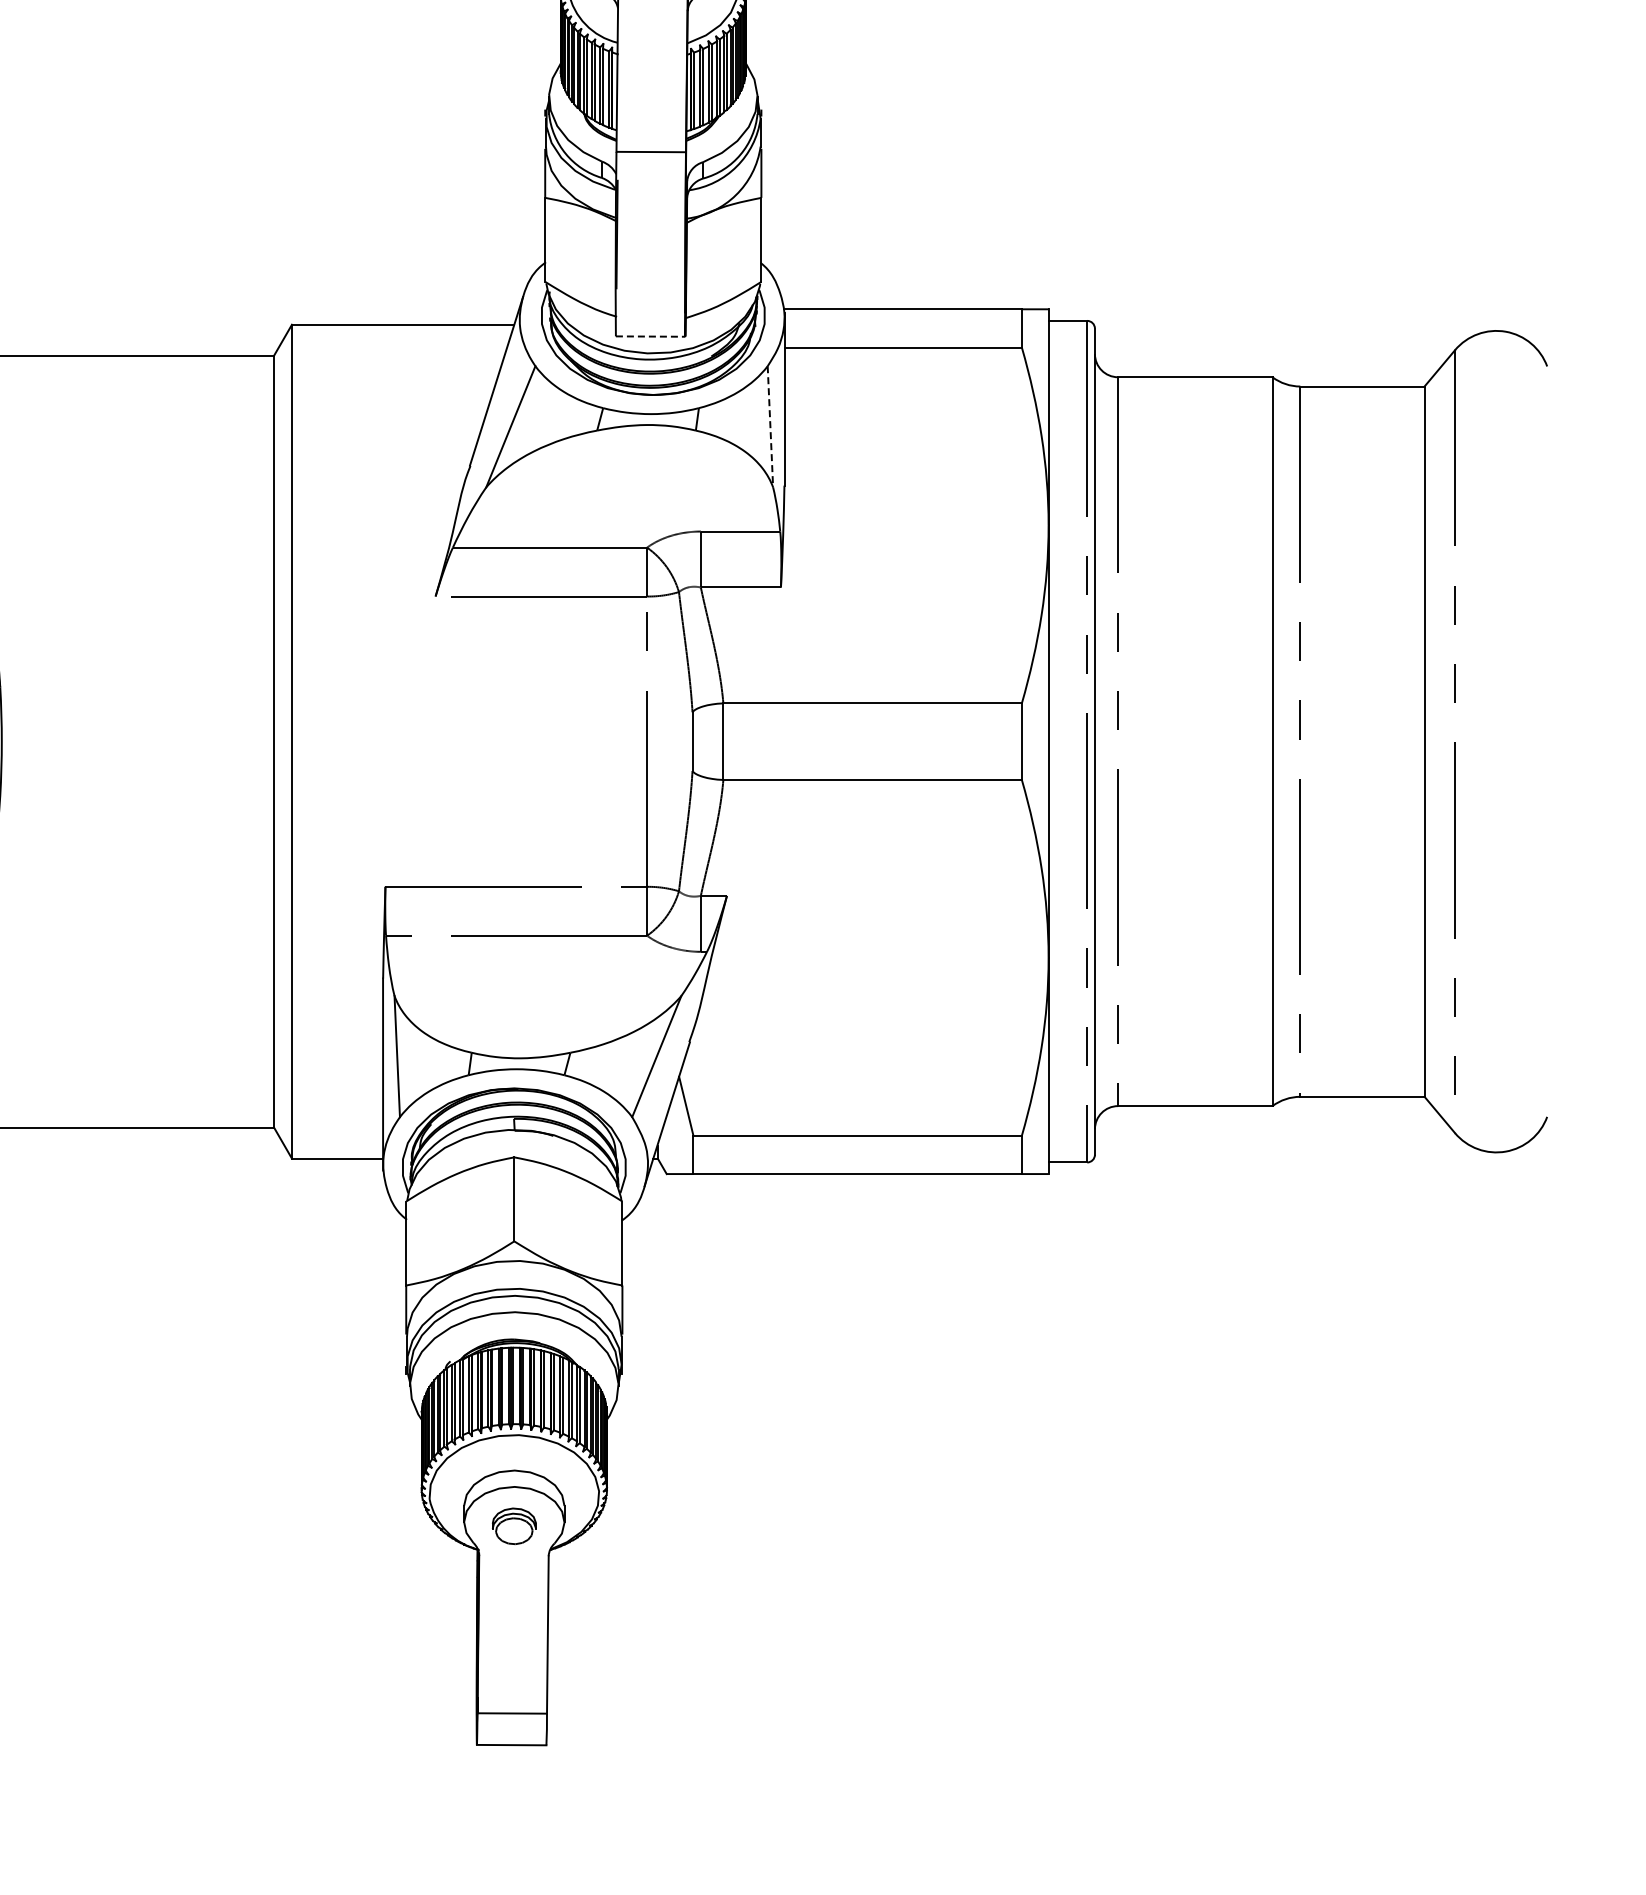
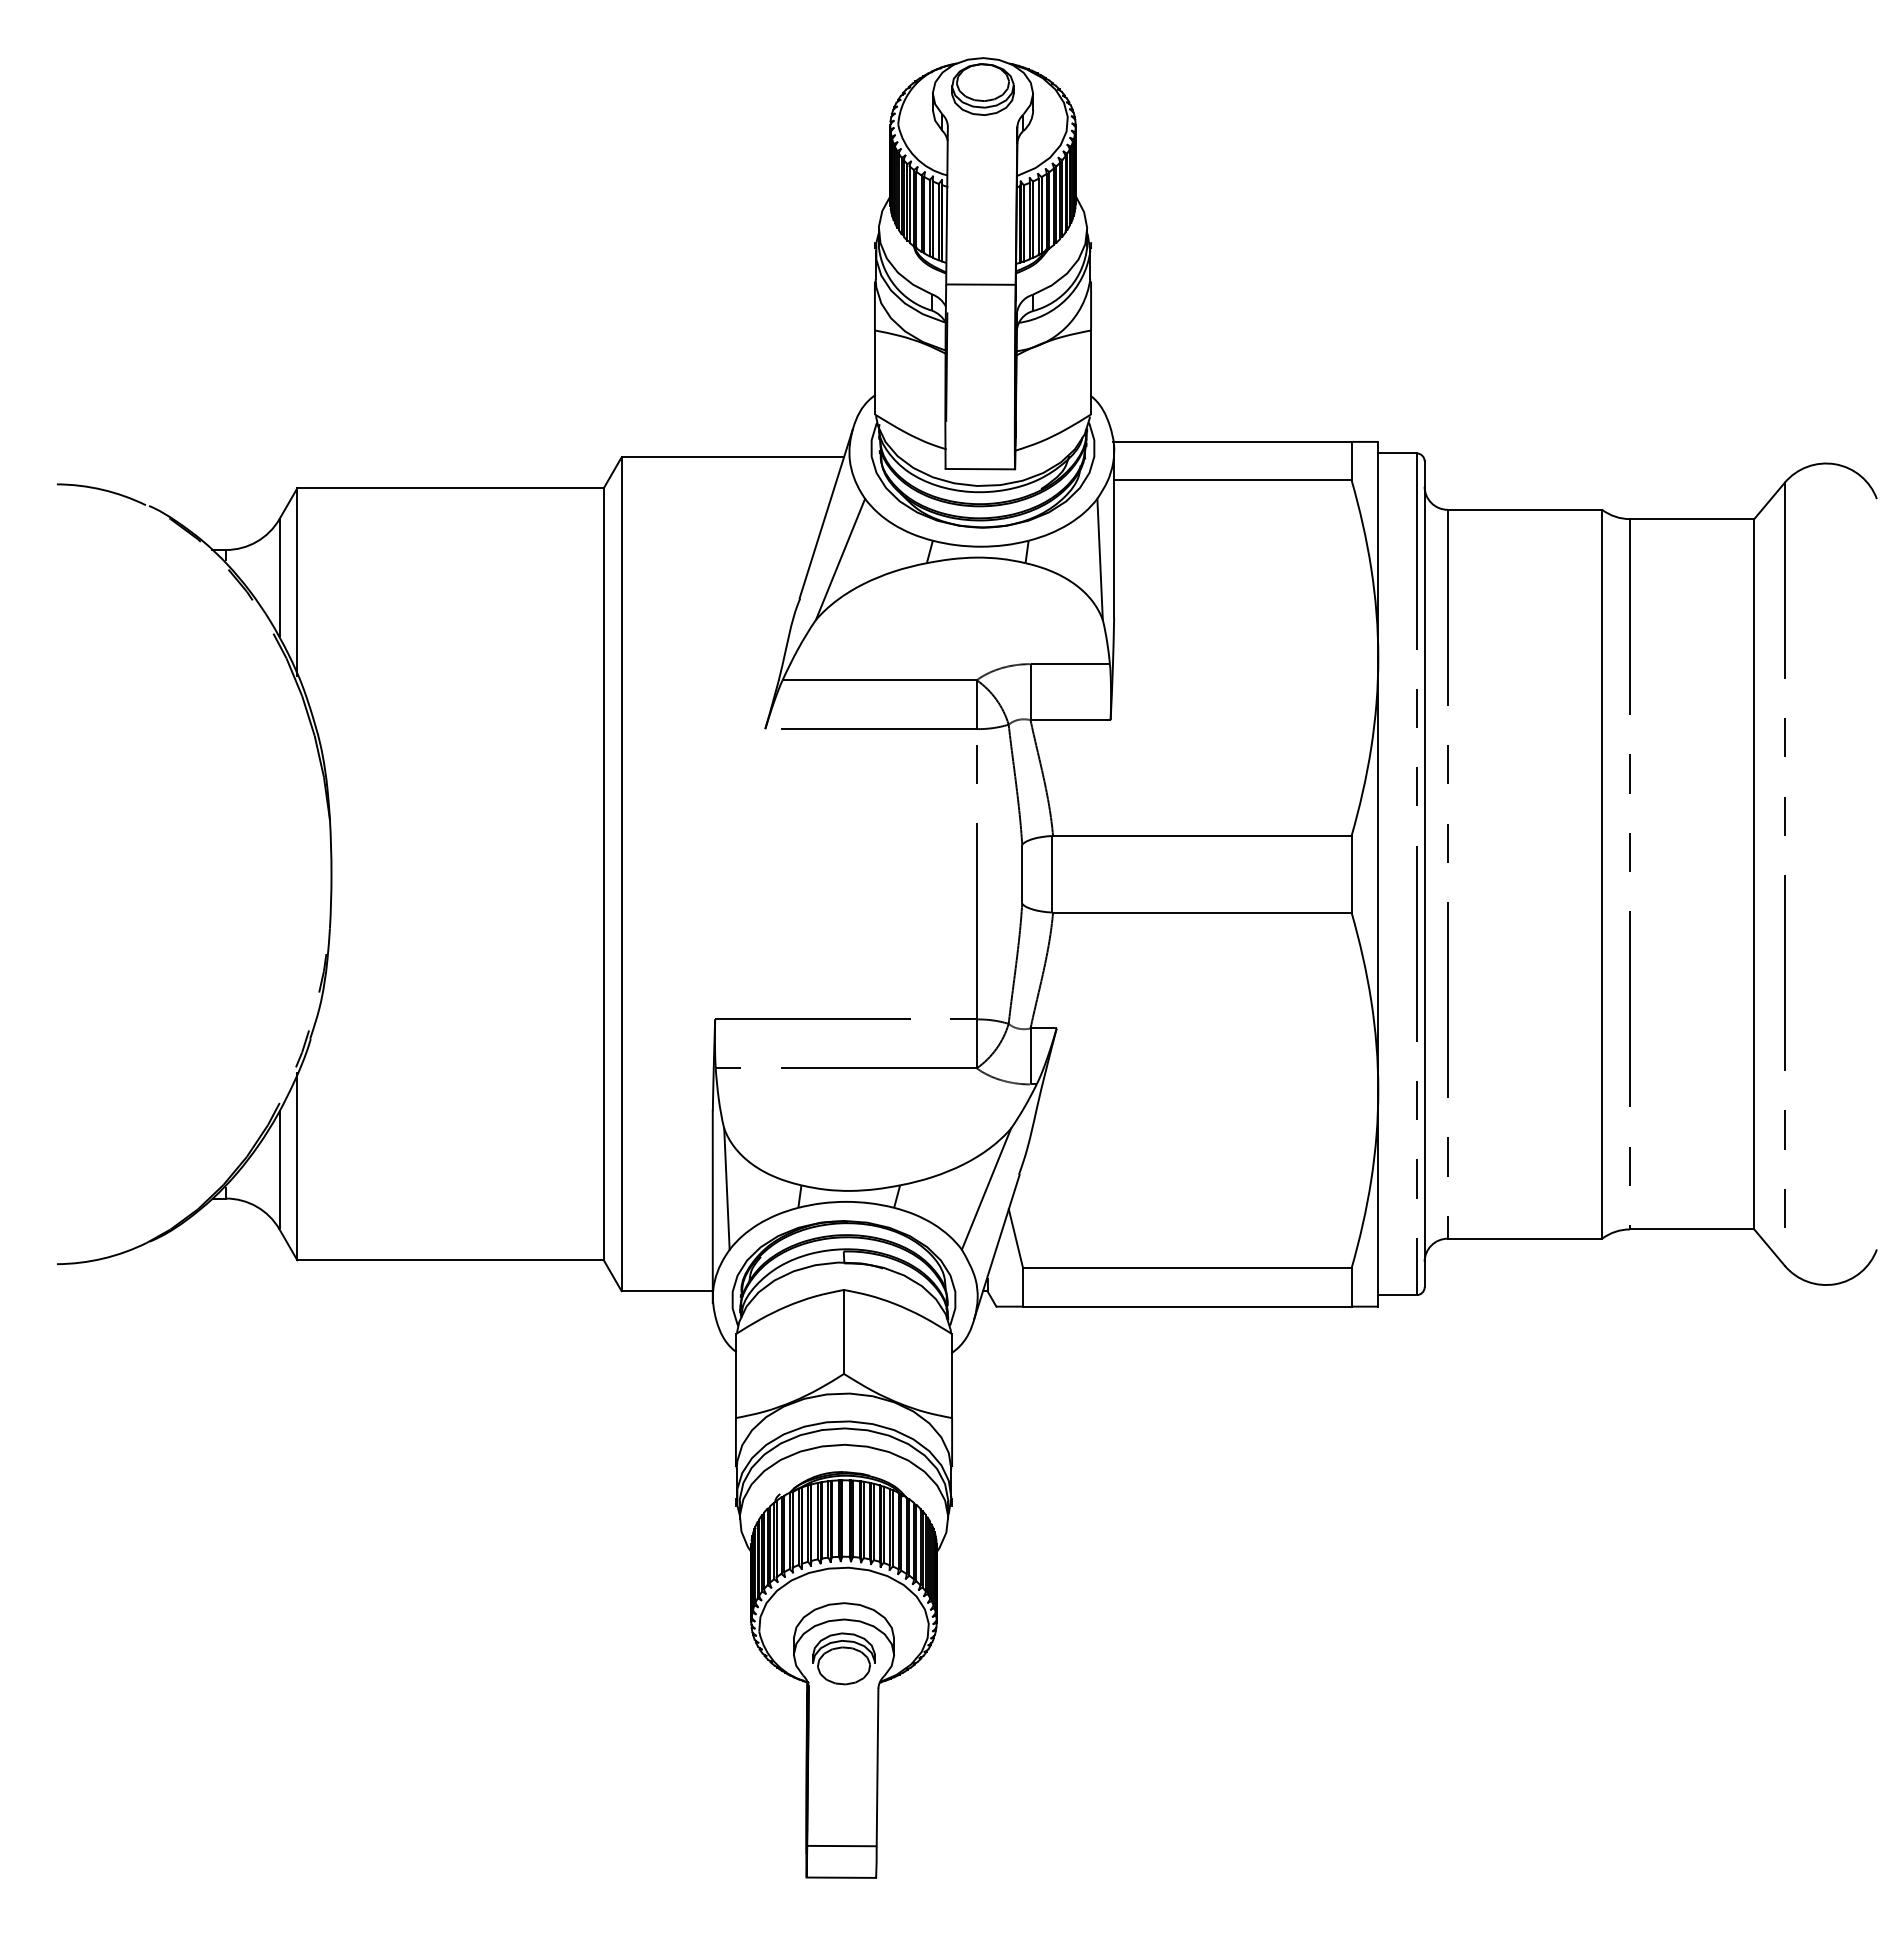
line: (650, 336) -> (980, 469), dashed -> solid
line: (770, 426) -> (1100, 559), dashed -> solid
part: (513, 1525) -> (843, 1658), size x1.43

